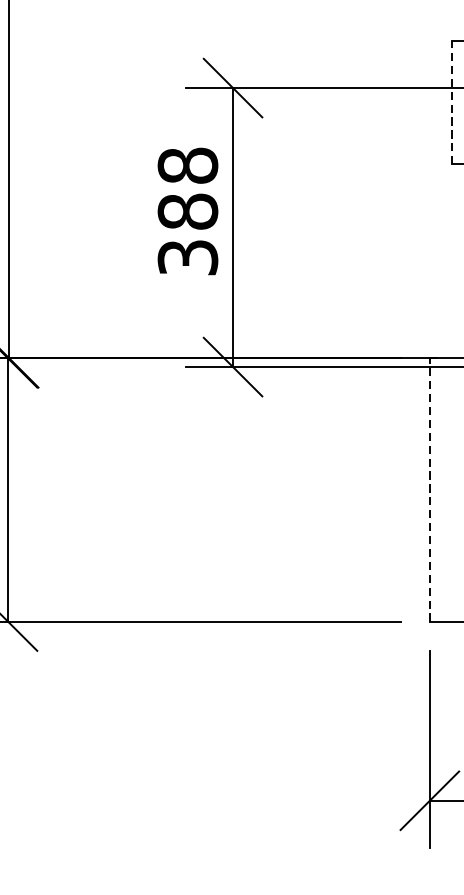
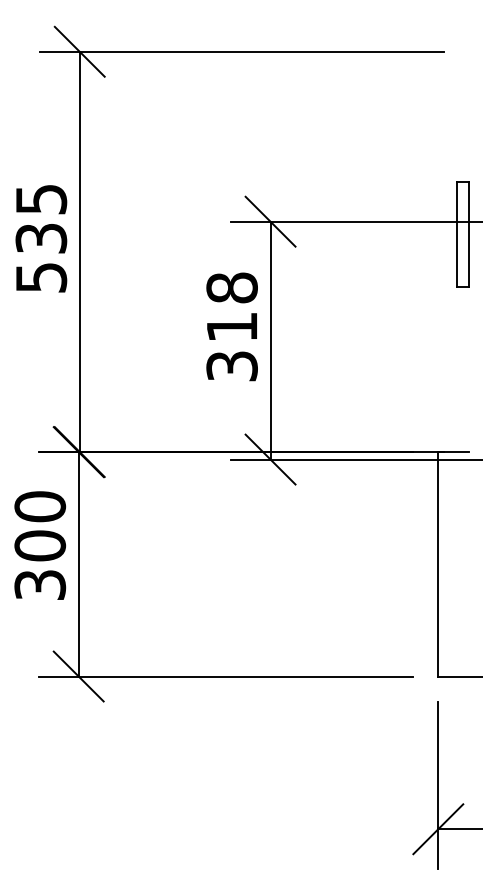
line: (452, 101) -> (457, 233), dashed -> solid
text: (187, 211) -> (231, 326), 388 -> 318
line: (430, 489) -> (438, 563), dashed -> solid

